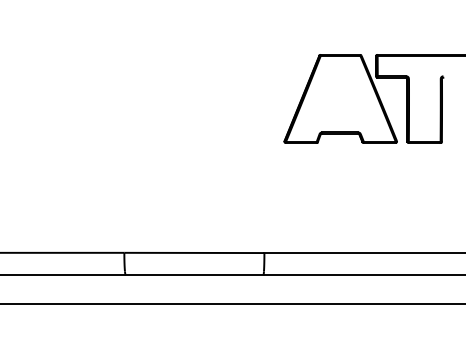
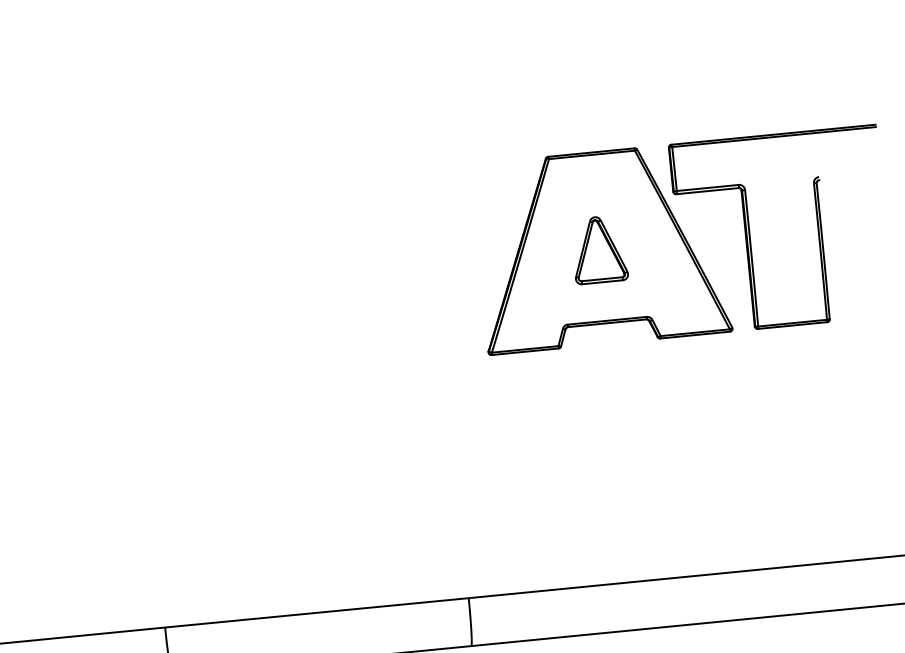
part: (339, 99) -> (598, 249), added

